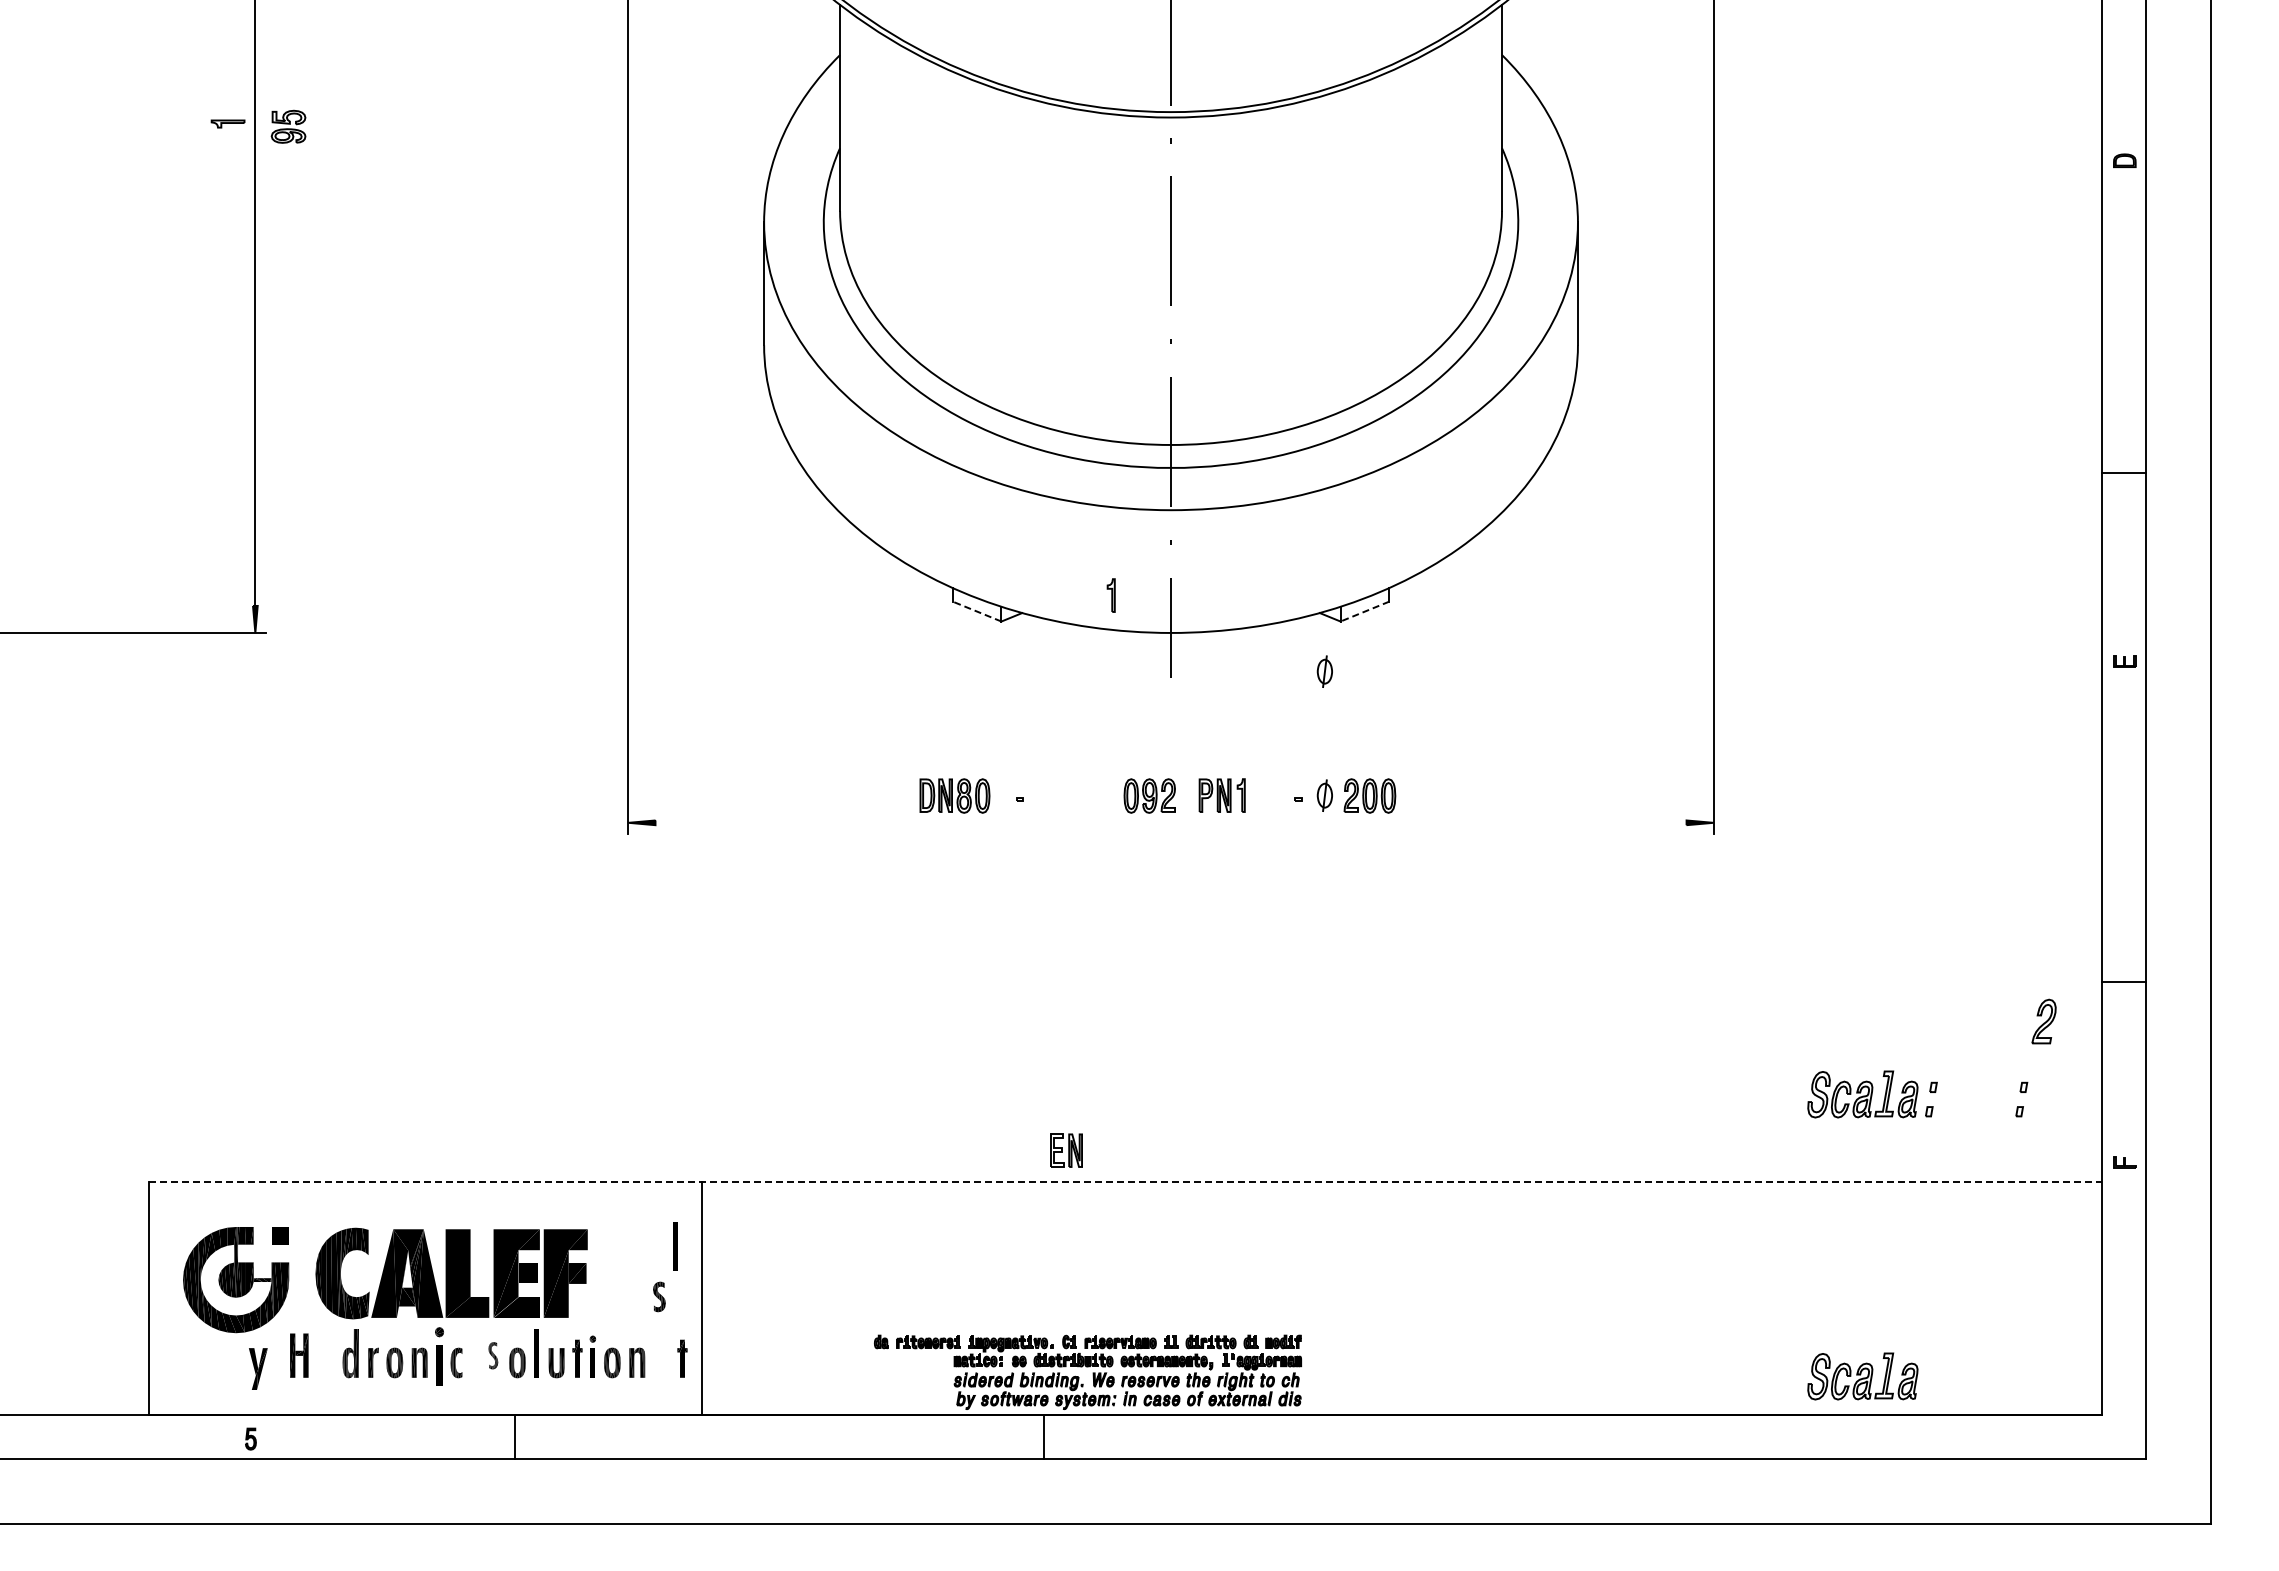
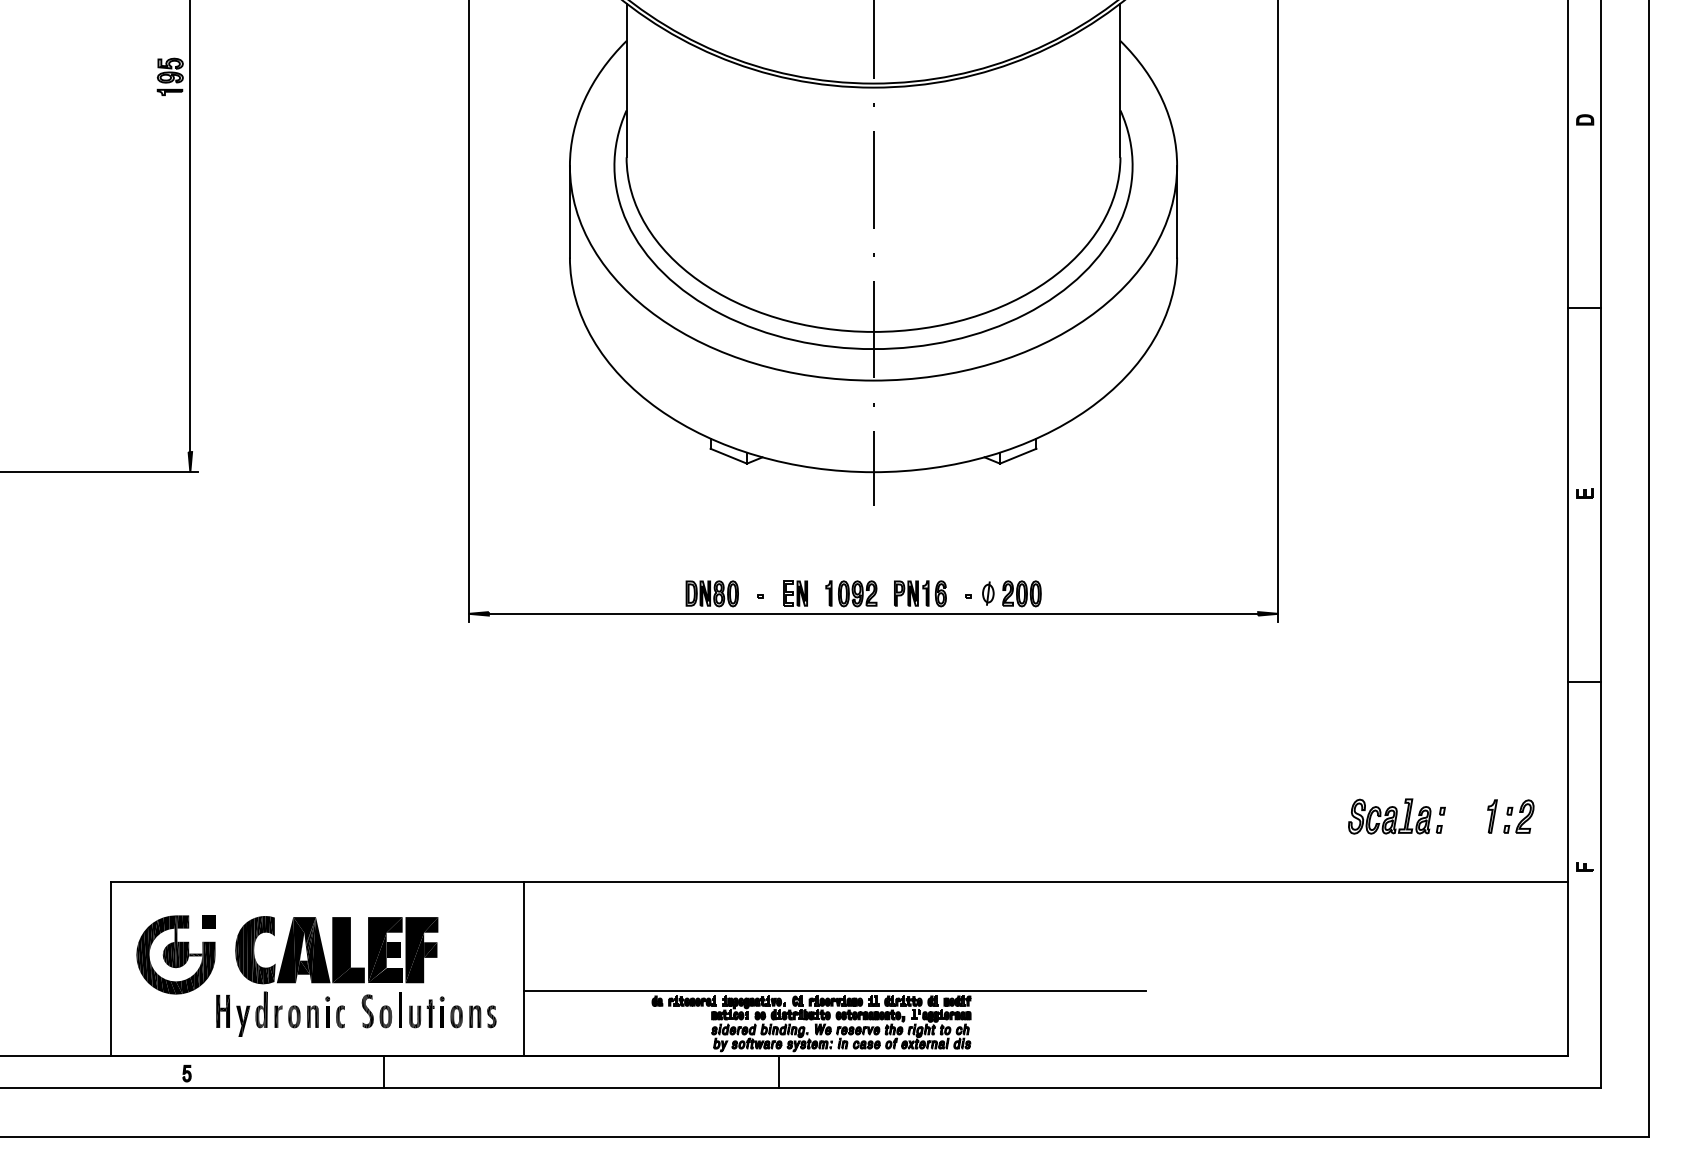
part: (288, 126) -> (170, 70), moved
line: (2123, 473) -> (1584, 308), moved
part: (1110, 595) -> (828, 593), moved
line: (976, 611) -> (728, 456), dashed -> solid
line: (1364, 611) -> (1017, 456), dashed -> solid
part: (1324, 671) -> (988, 500), removed
part: (1261, 795) -> (941, 593), added
line: (1170, 822) -> (873, 613), added
line: (2123, 982) -> (1584, 682), moved
part: (2043, 1021) -> (1524, 816), moved
part: (2000, 1094) -> (1492, 816), added
part: (1066, 1150) -> (795, 593), moved
line: (1125, 1181) -> (839, 881), dashed -> solid
line: (675, 1246) -> (503, 929), removed
part: (659, 1296) -> (491, 1016), moved
line: (1118, 1328) -> (834, 991), added
part: (493, 1355) -> (368, 1011), size x1.67
part: (439, 1356) -> (327, 1012), size x0.71
part: (682, 1358) -> (509, 1013), removed
part: (258, 1368) -> (243, 1020), moved
part: (1862, 1376) -> (1389, 1026), removed

